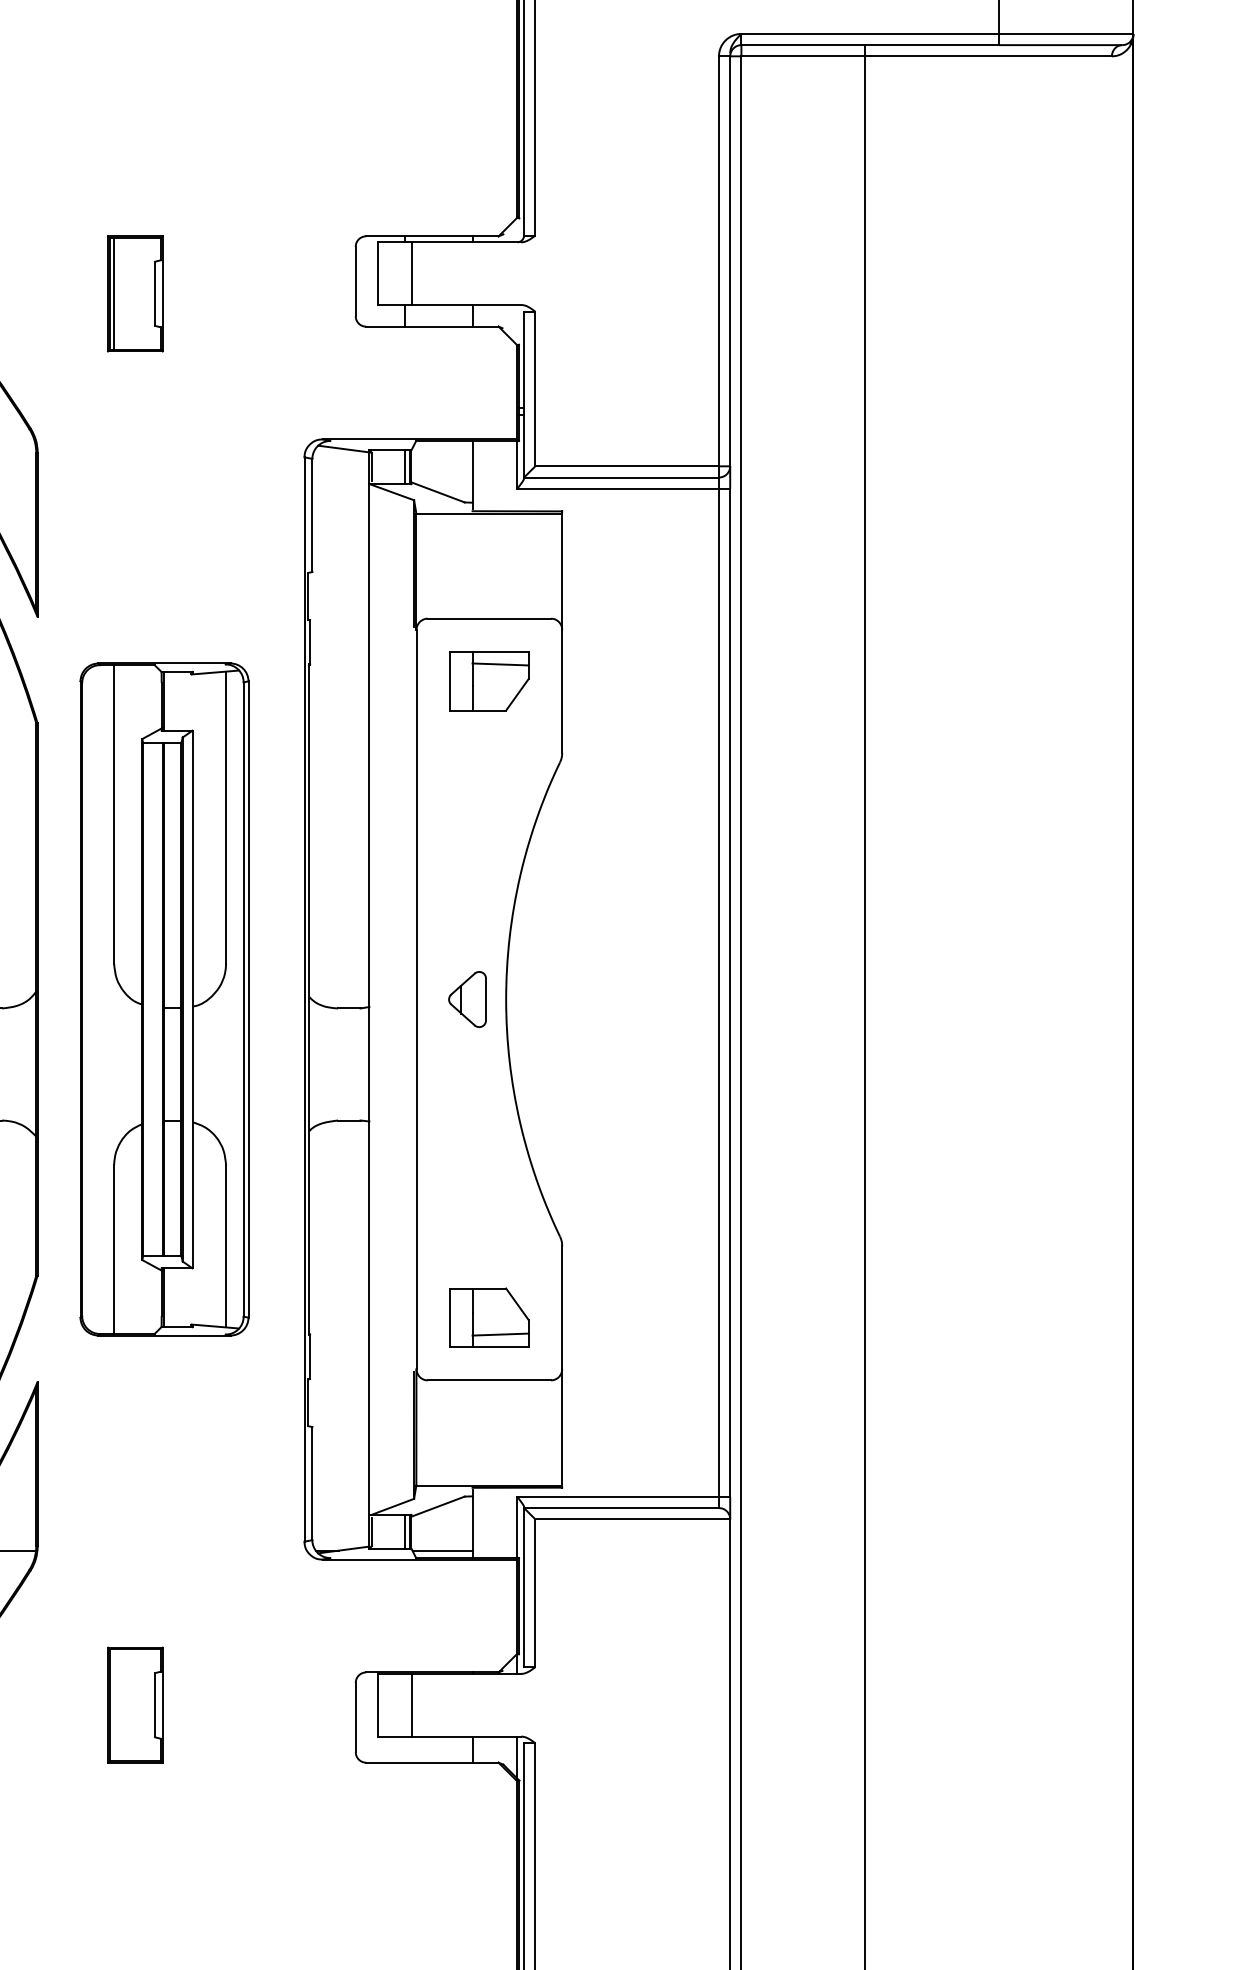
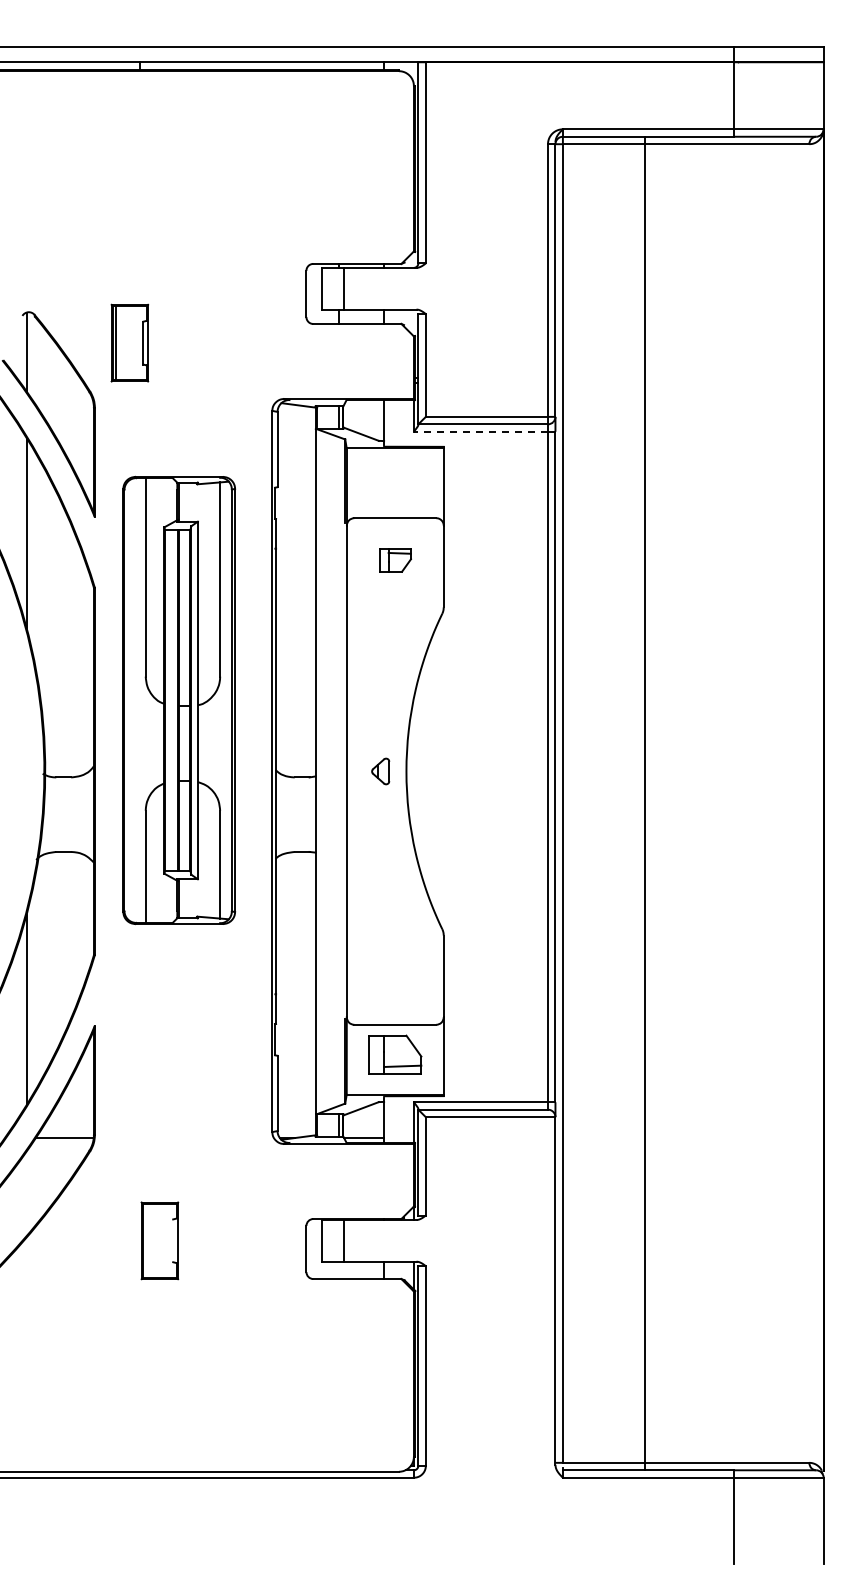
part: (134, 292) -> (129, 342), moved
line: (617, 488) -> (480, 431), solid -> dashed
part: (489, 682) -> (395, 560), size x0.6
part: (164, 998) -> (179, 699), moved
part: (467, 999) -> (380, 771), size x0.7
part: (489, 1316) -> (395, 1054), moved
line: (155, 1704) -> (173, 1240), removed

